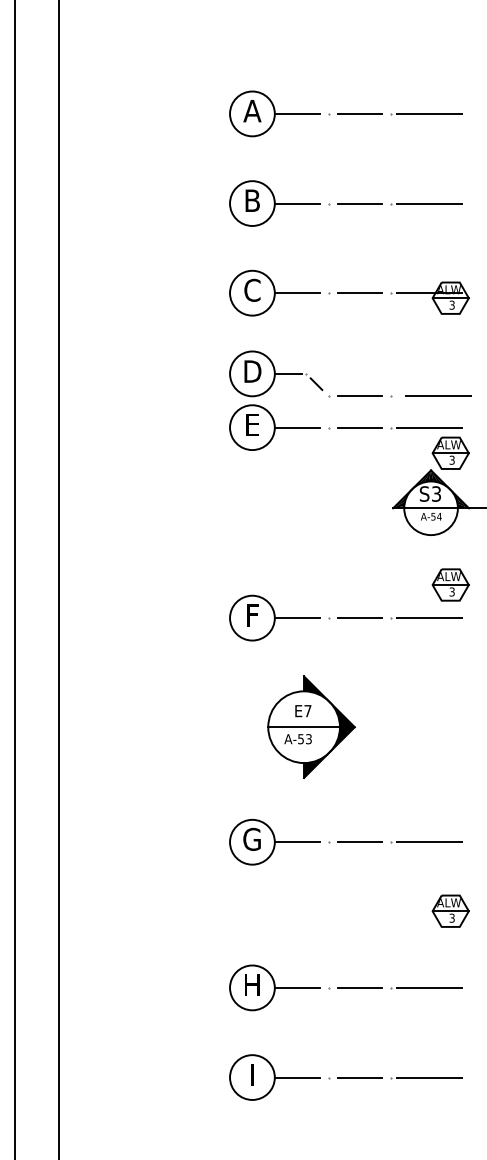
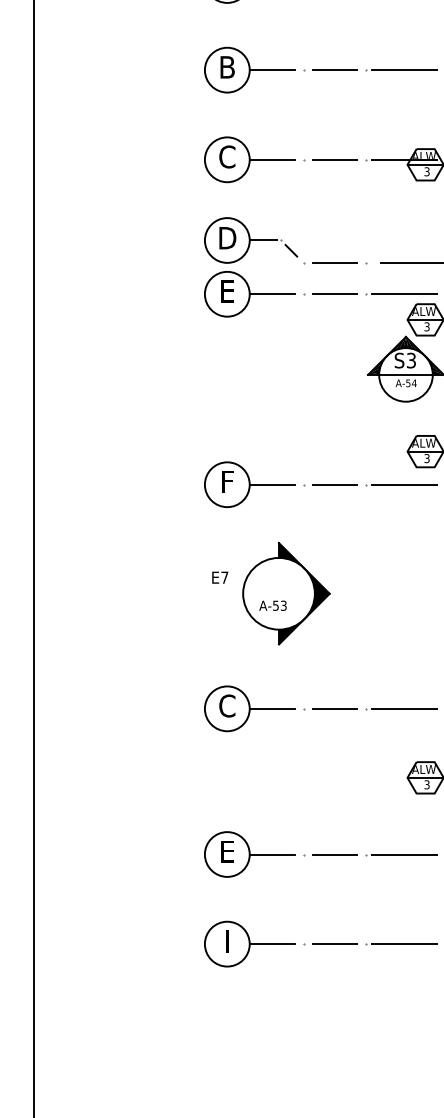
text: (303, 711) -> (220, 578), moved
line: (303, 727) -> (278, 594), removed
text: (251, 839) -> (226, 706), G -> C
text: (252, 984) -> (227, 851), H -> E

